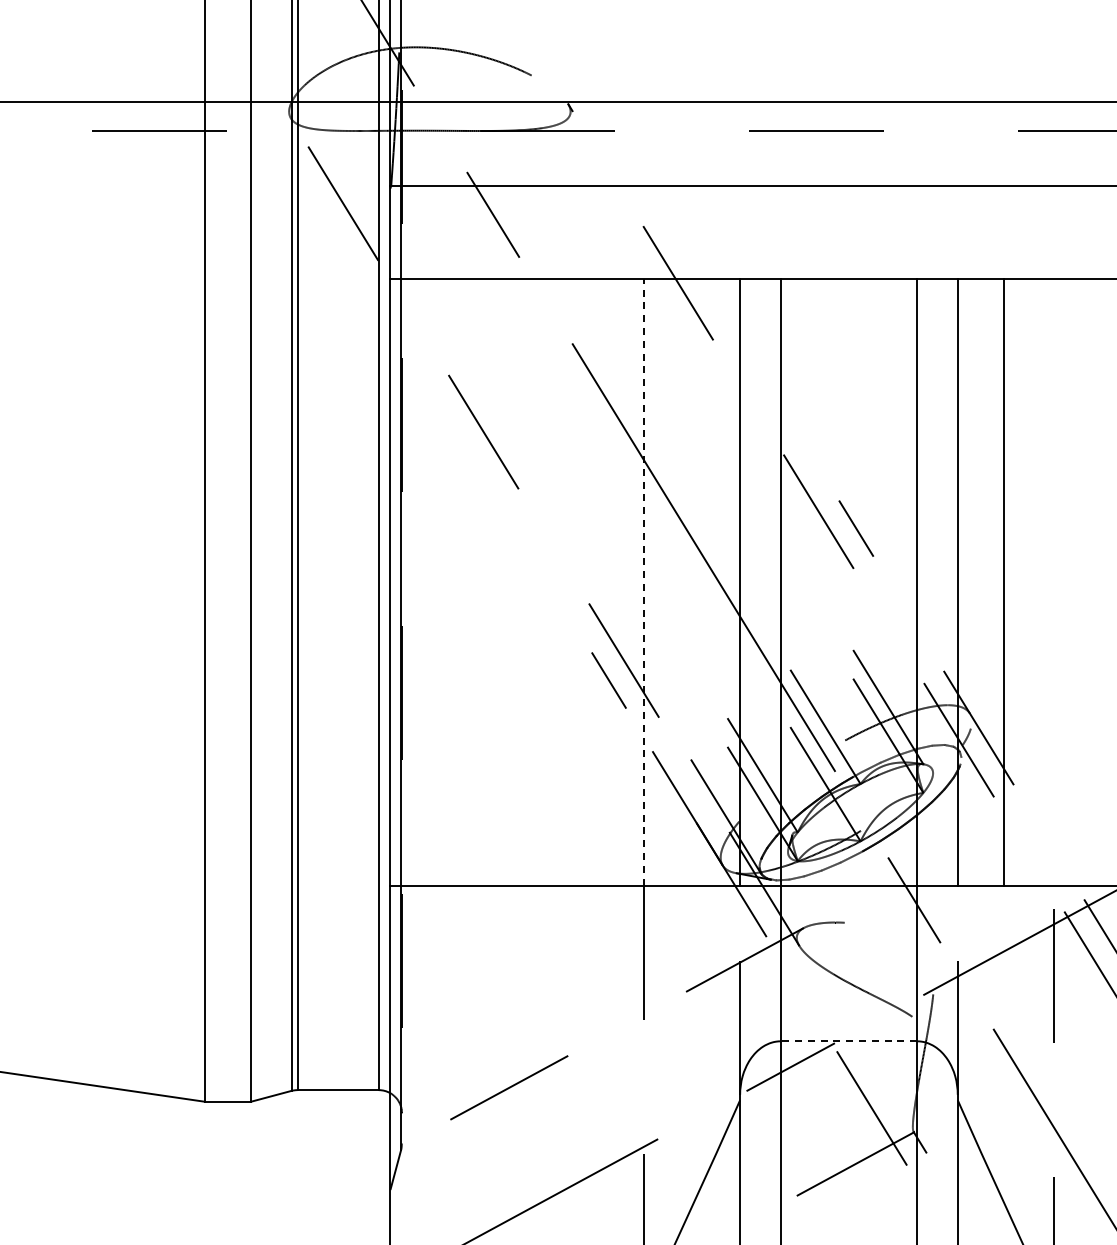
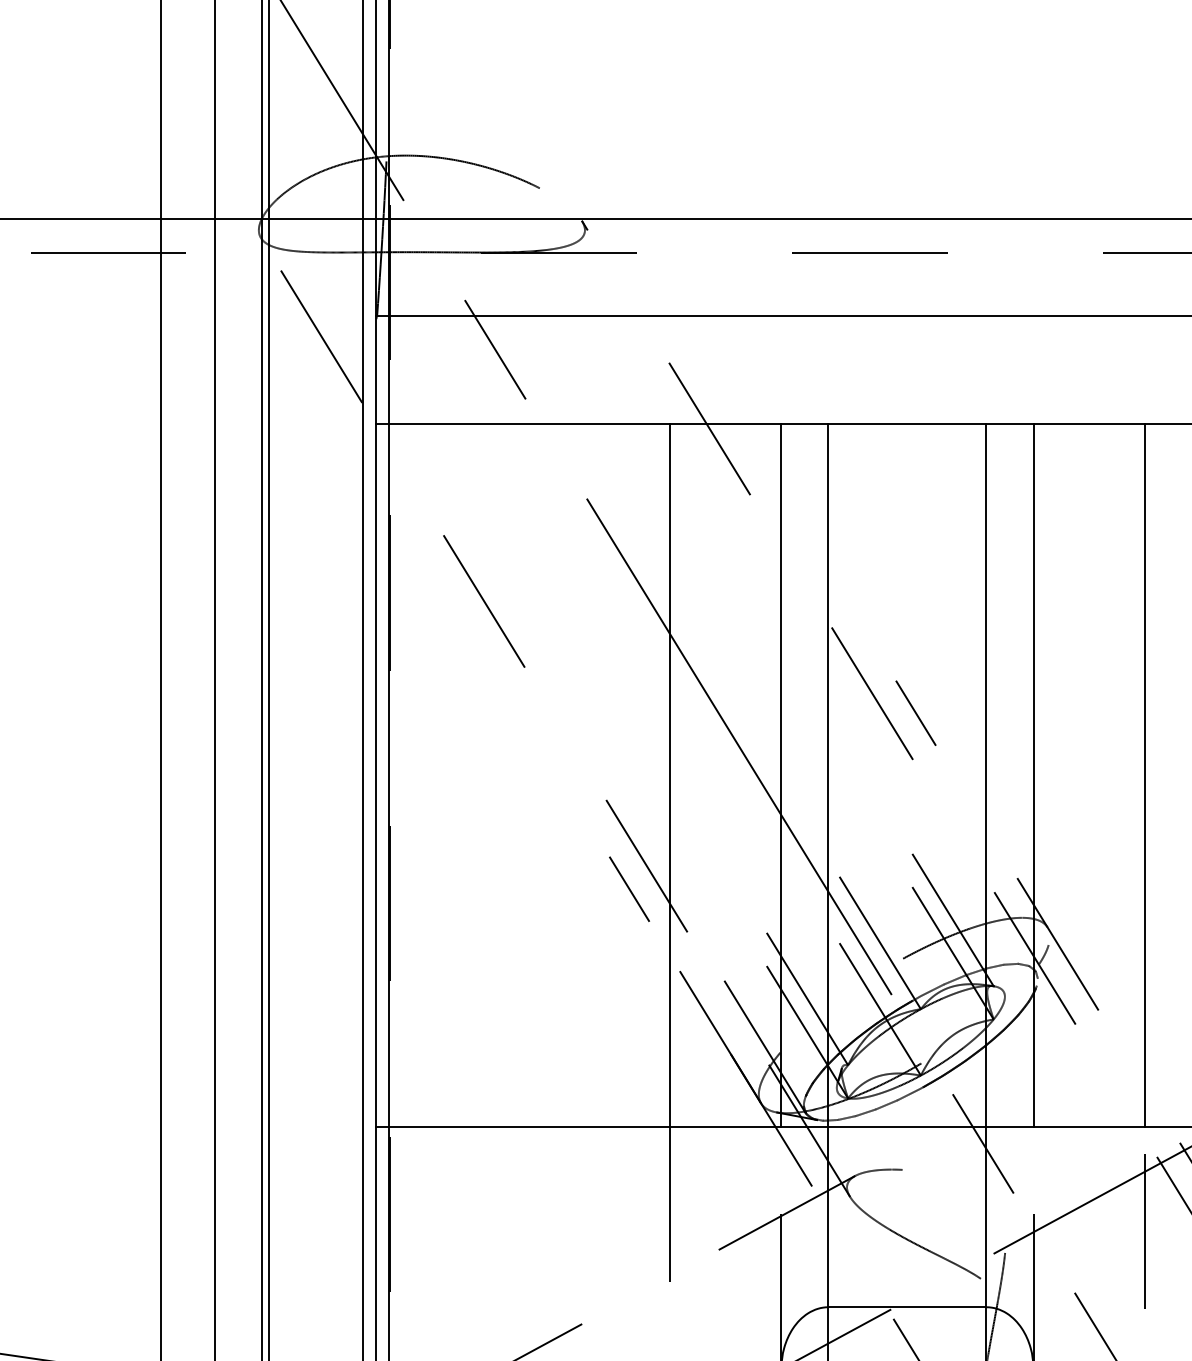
line: (643, 581) -> (669, 774), dashed -> solid
line: (1004, 582) -> (1145, 775), moved
line: (848, 1041) -> (906, 1307), dashed -> solid

